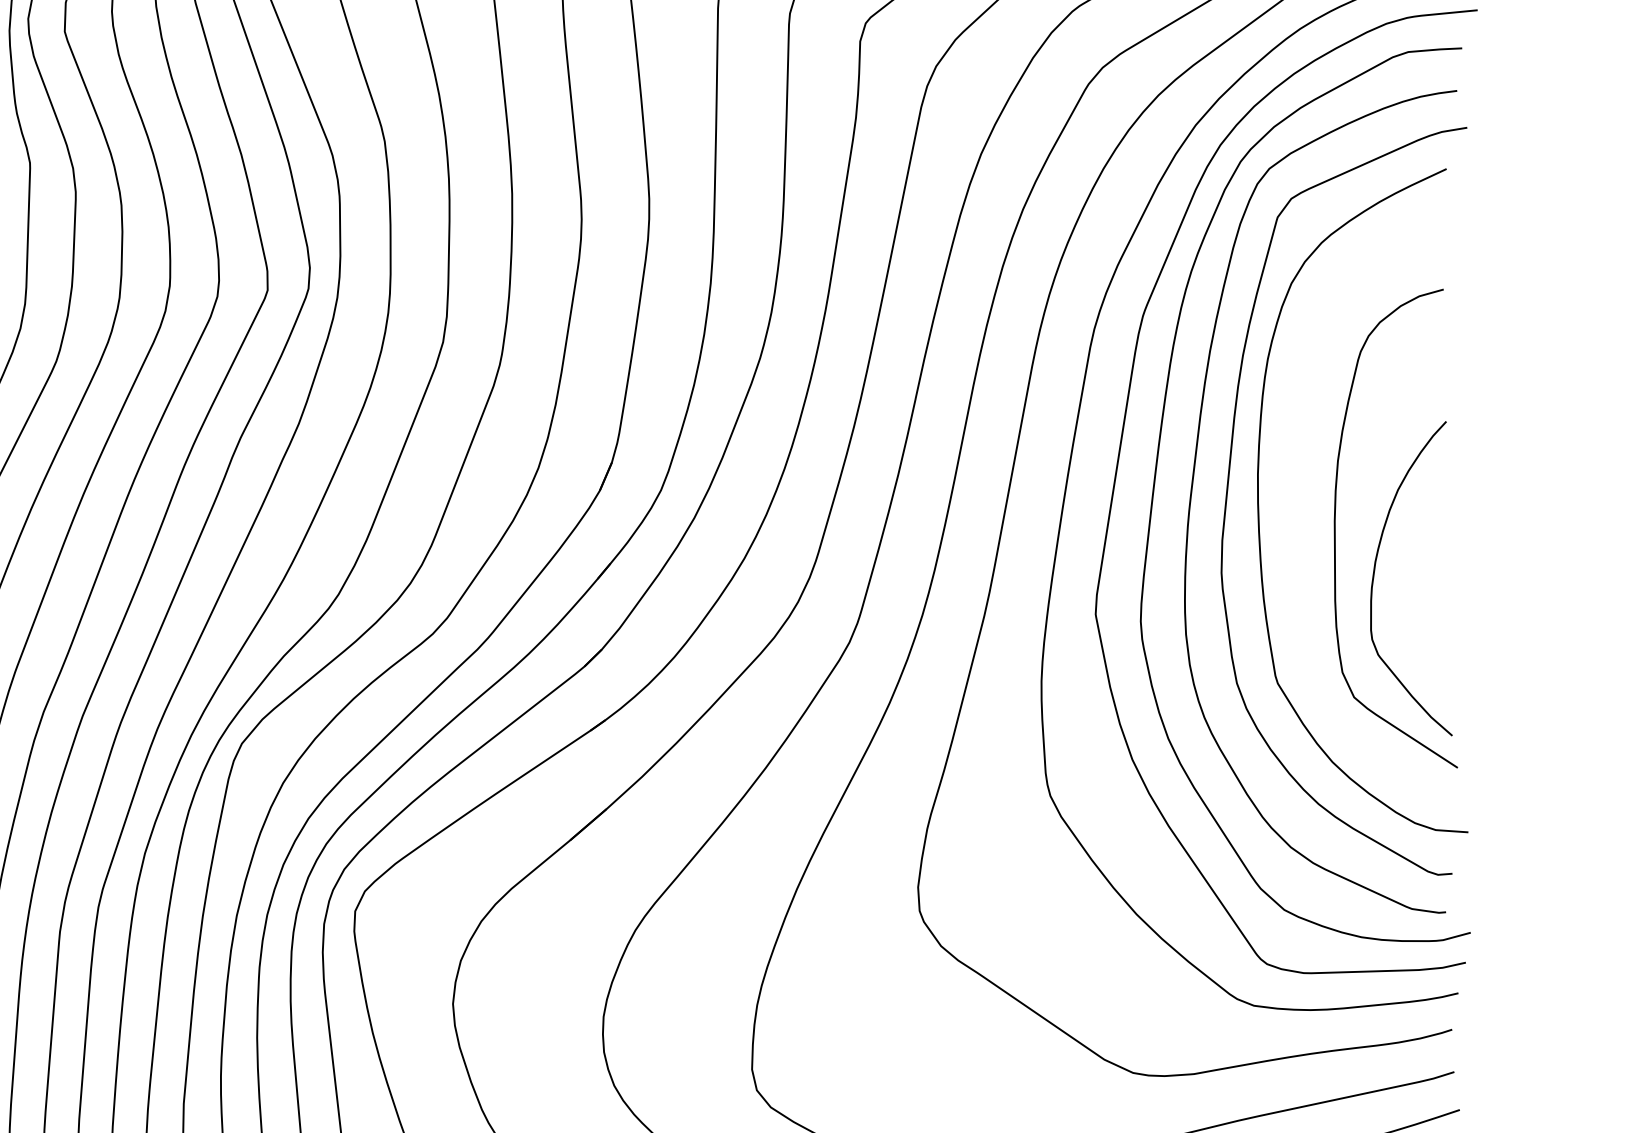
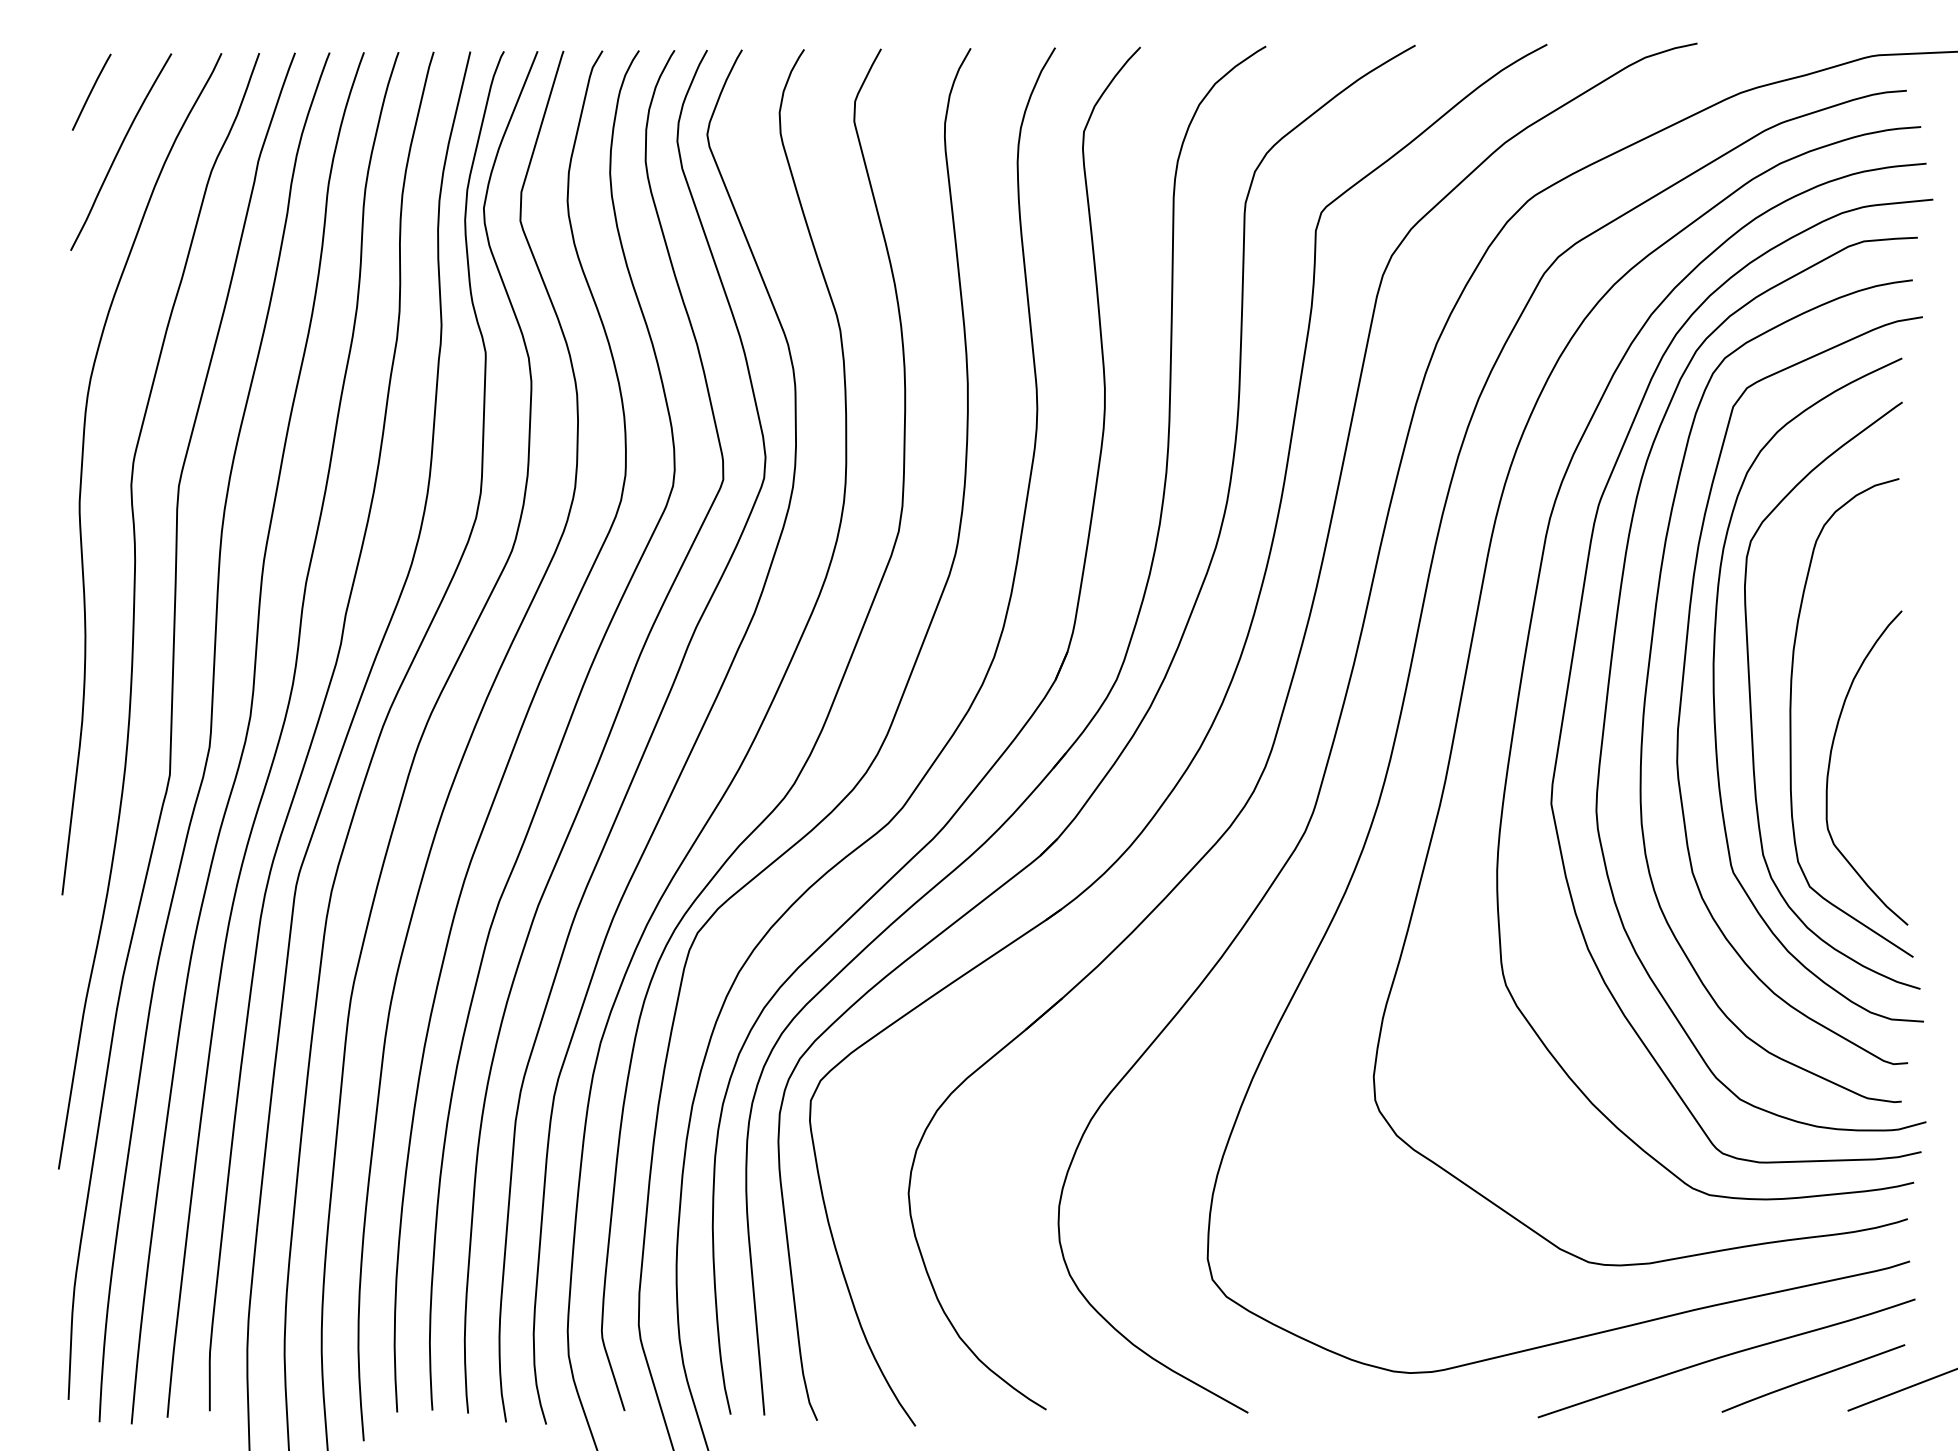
curve: (1295, 510) -> (1751, 699), added

